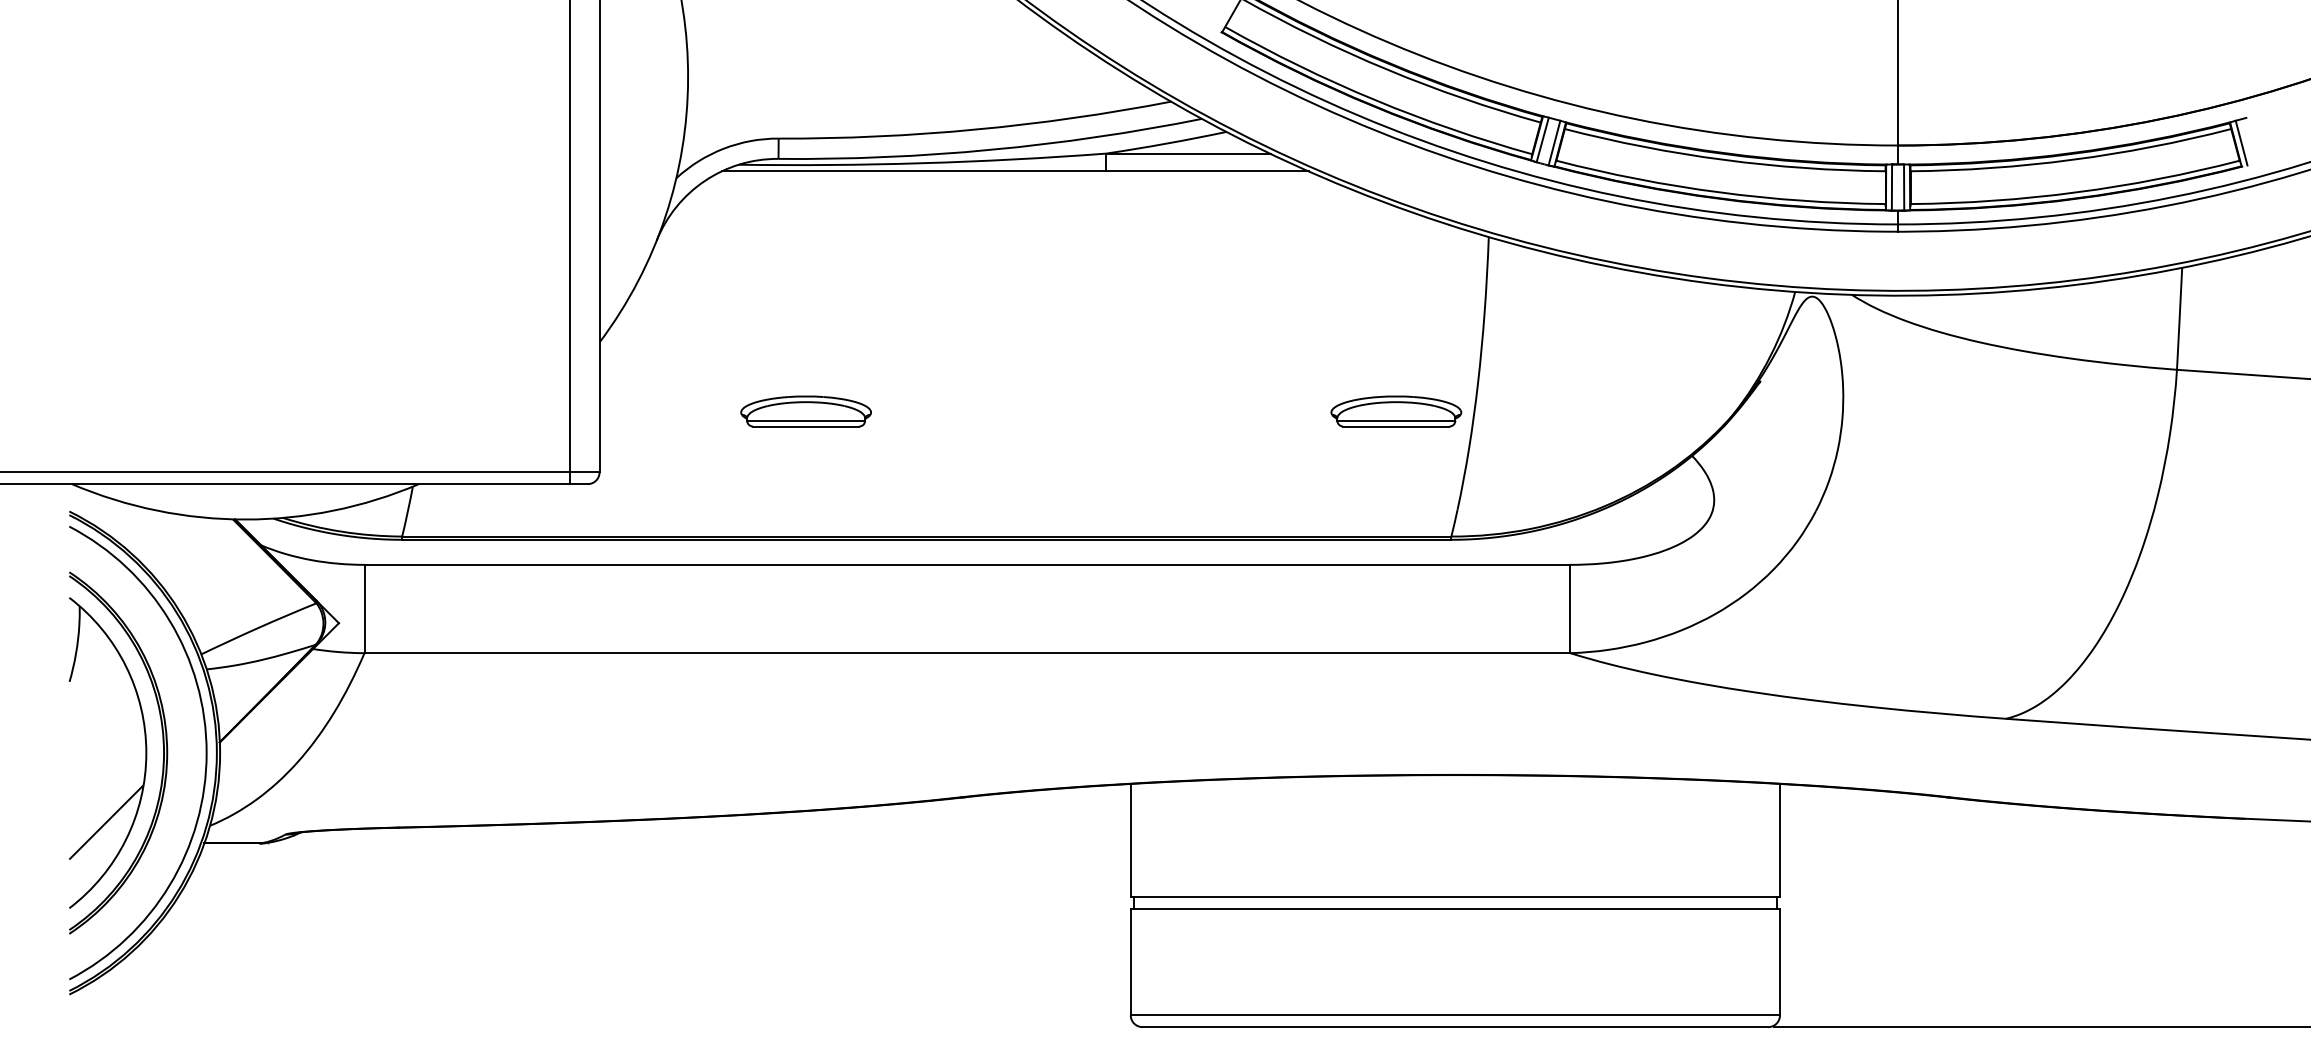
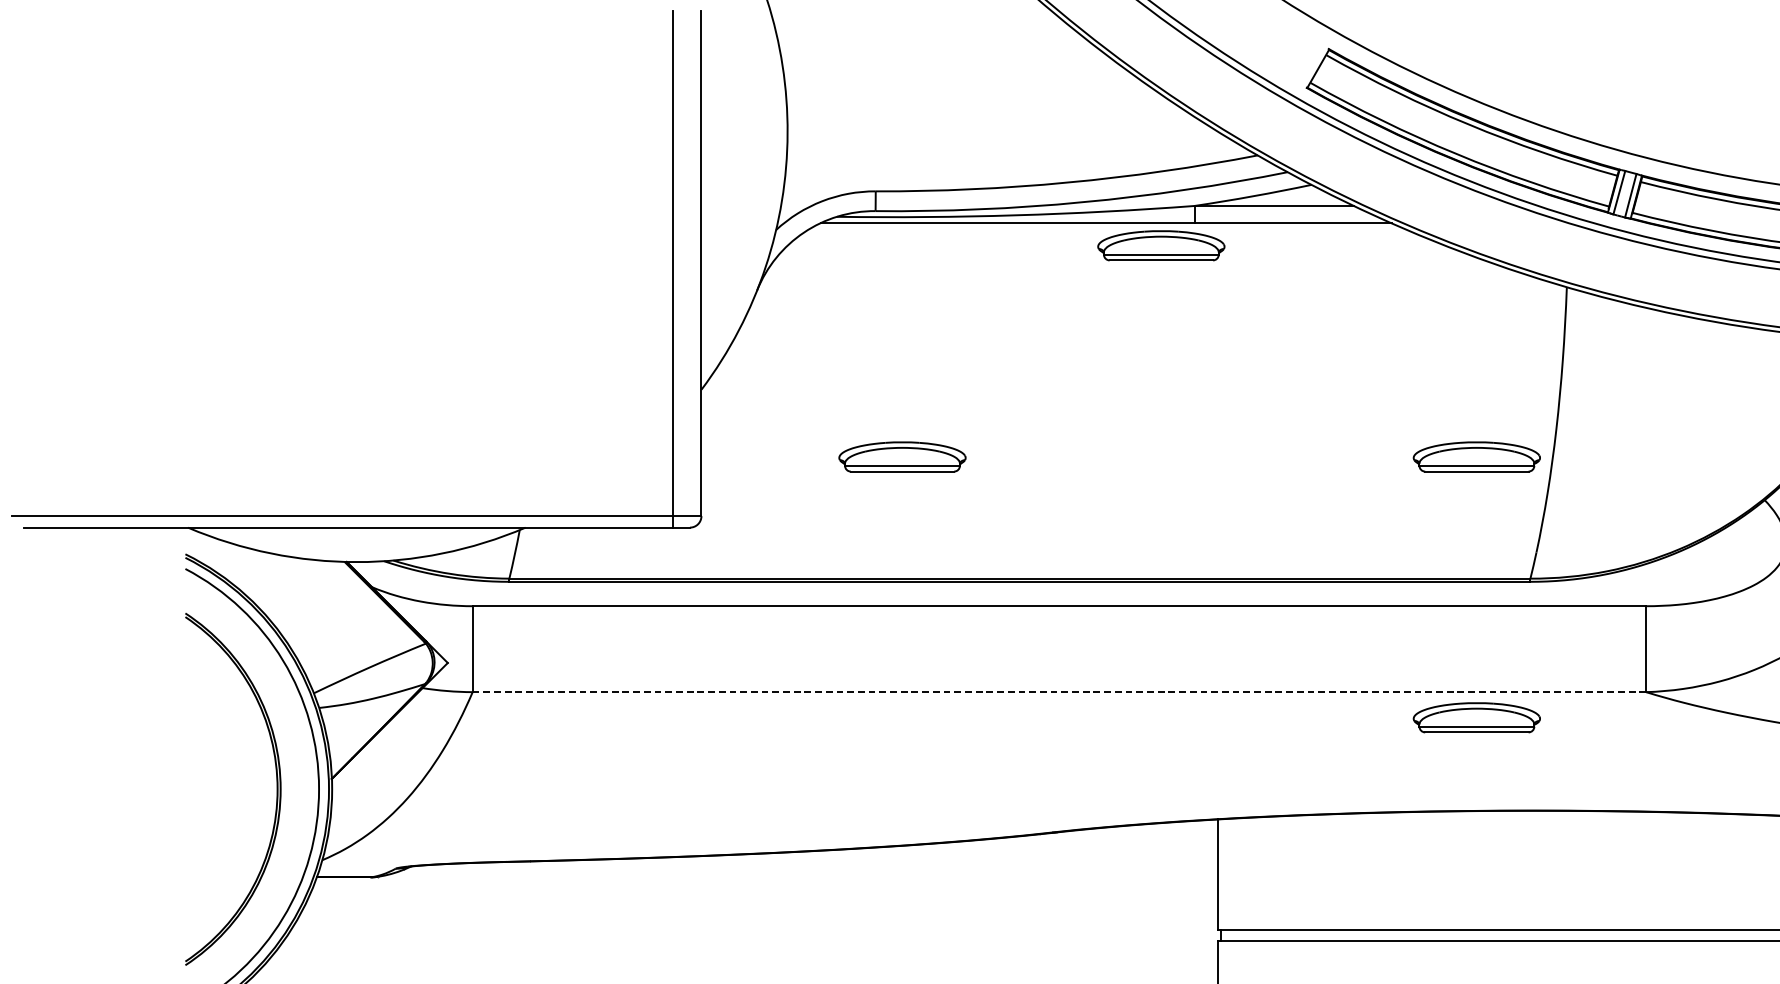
part: (1071, 194) -> (1160, 245), added
line: (967, 653) -> (1059, 692), solid -> dashed
part: (1396, 679) -> (1477, 717), added
part: (145, 752) -> (259, 788), removed

